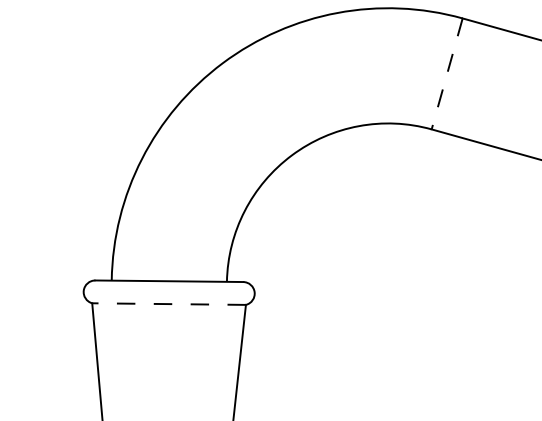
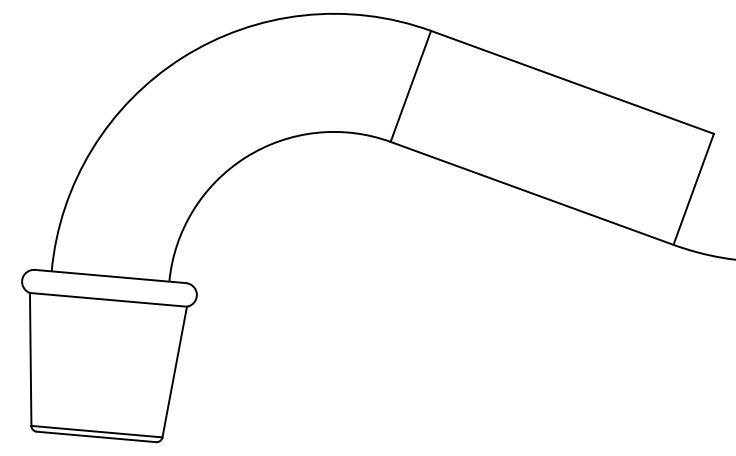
line: (446, 74) -> (410, 86), dashed -> solid
line: (169, 303) -> (108, 299), dashed -> solid

